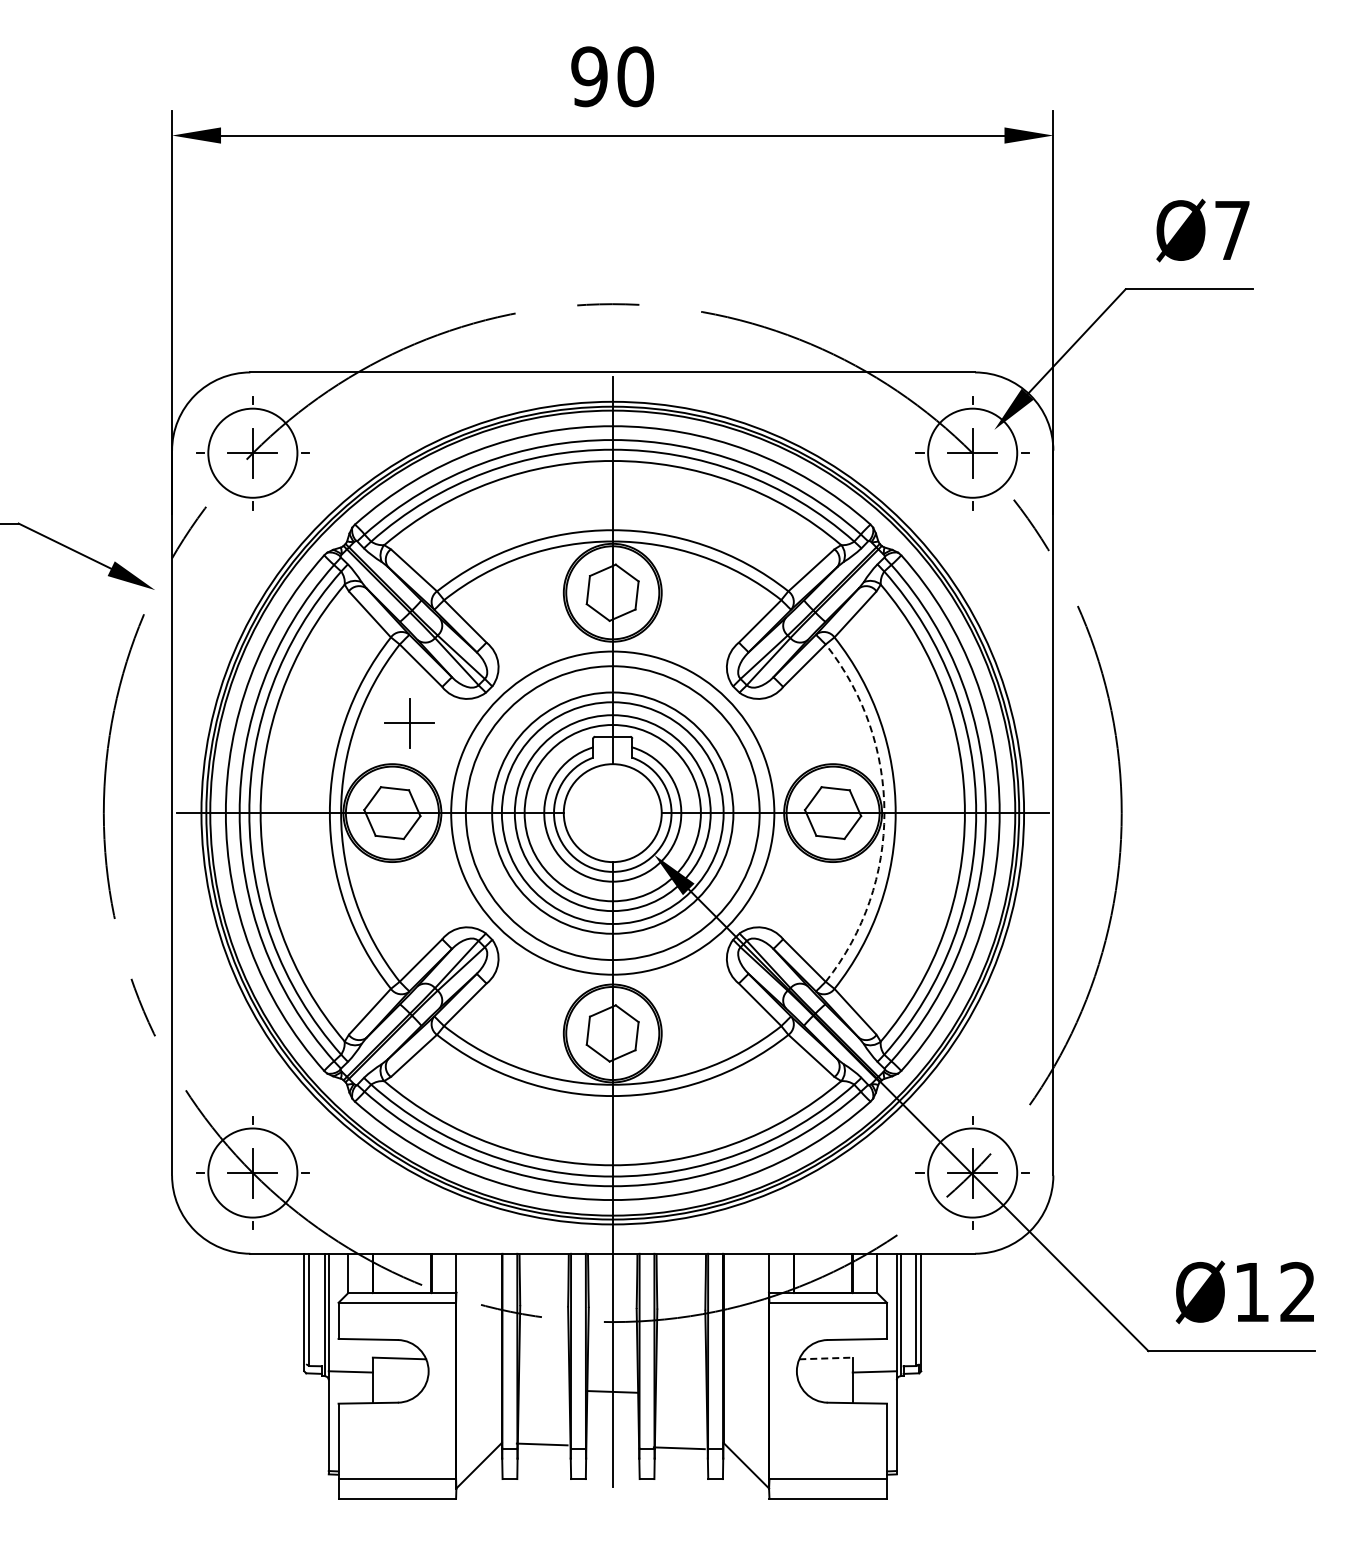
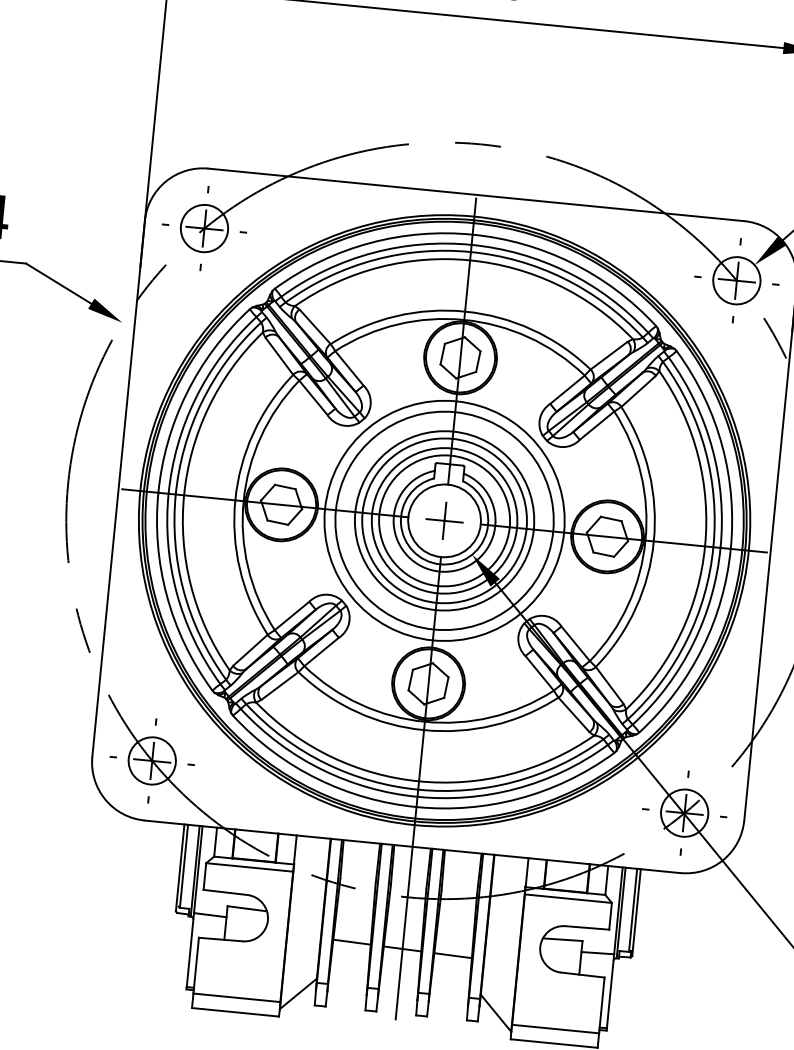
circle: (252, 453) -> (204, 228), size x0.71
circle: (972, 453) -> (736, 280), size x0.71
part: (409, 723) -> (444, 521), moved
arc: (884, 813) -> (645, 540), dashed -> solid
circle: (252, 1172) -> (152, 760), size x0.71
circle: (972, 1172) -> (684, 812), size x0.71
line: (825, 1358) -> (562, 939), dashed -> solid
line: (541, 1444) -> (351, 942), moved
line: (678, 1448) -> (452, 955), moved

